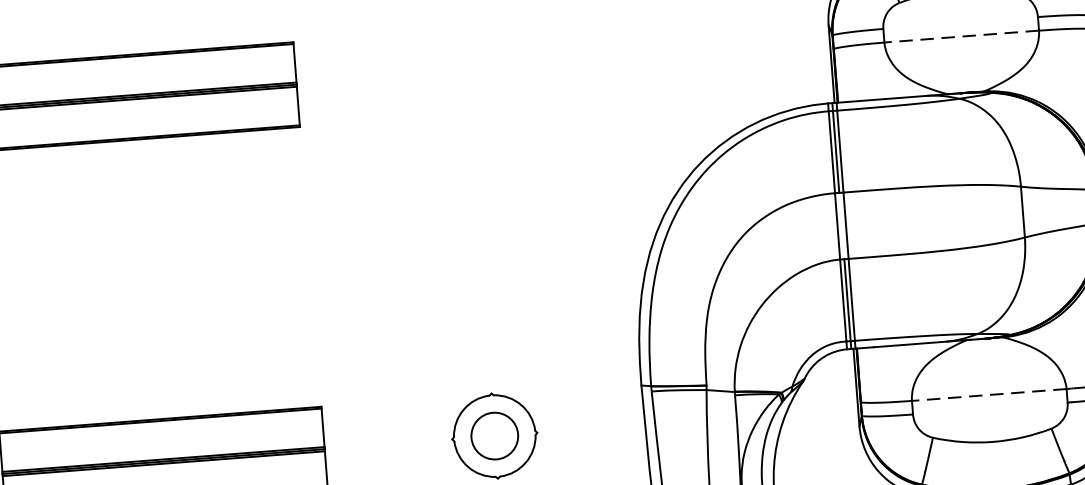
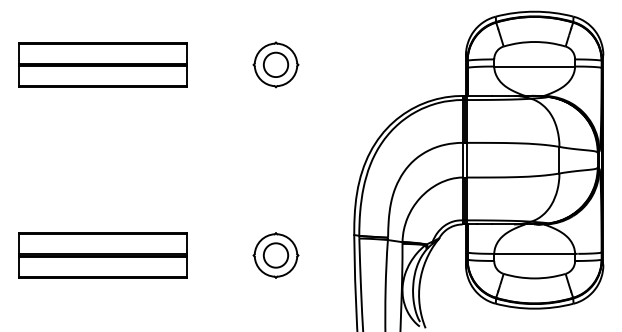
line: (961, 36) -> (534, 66), dashed -> solid
part: (465, 70) -> (275, 64), added
line: (988, 394) -> (534, 253), dashed -> solid

